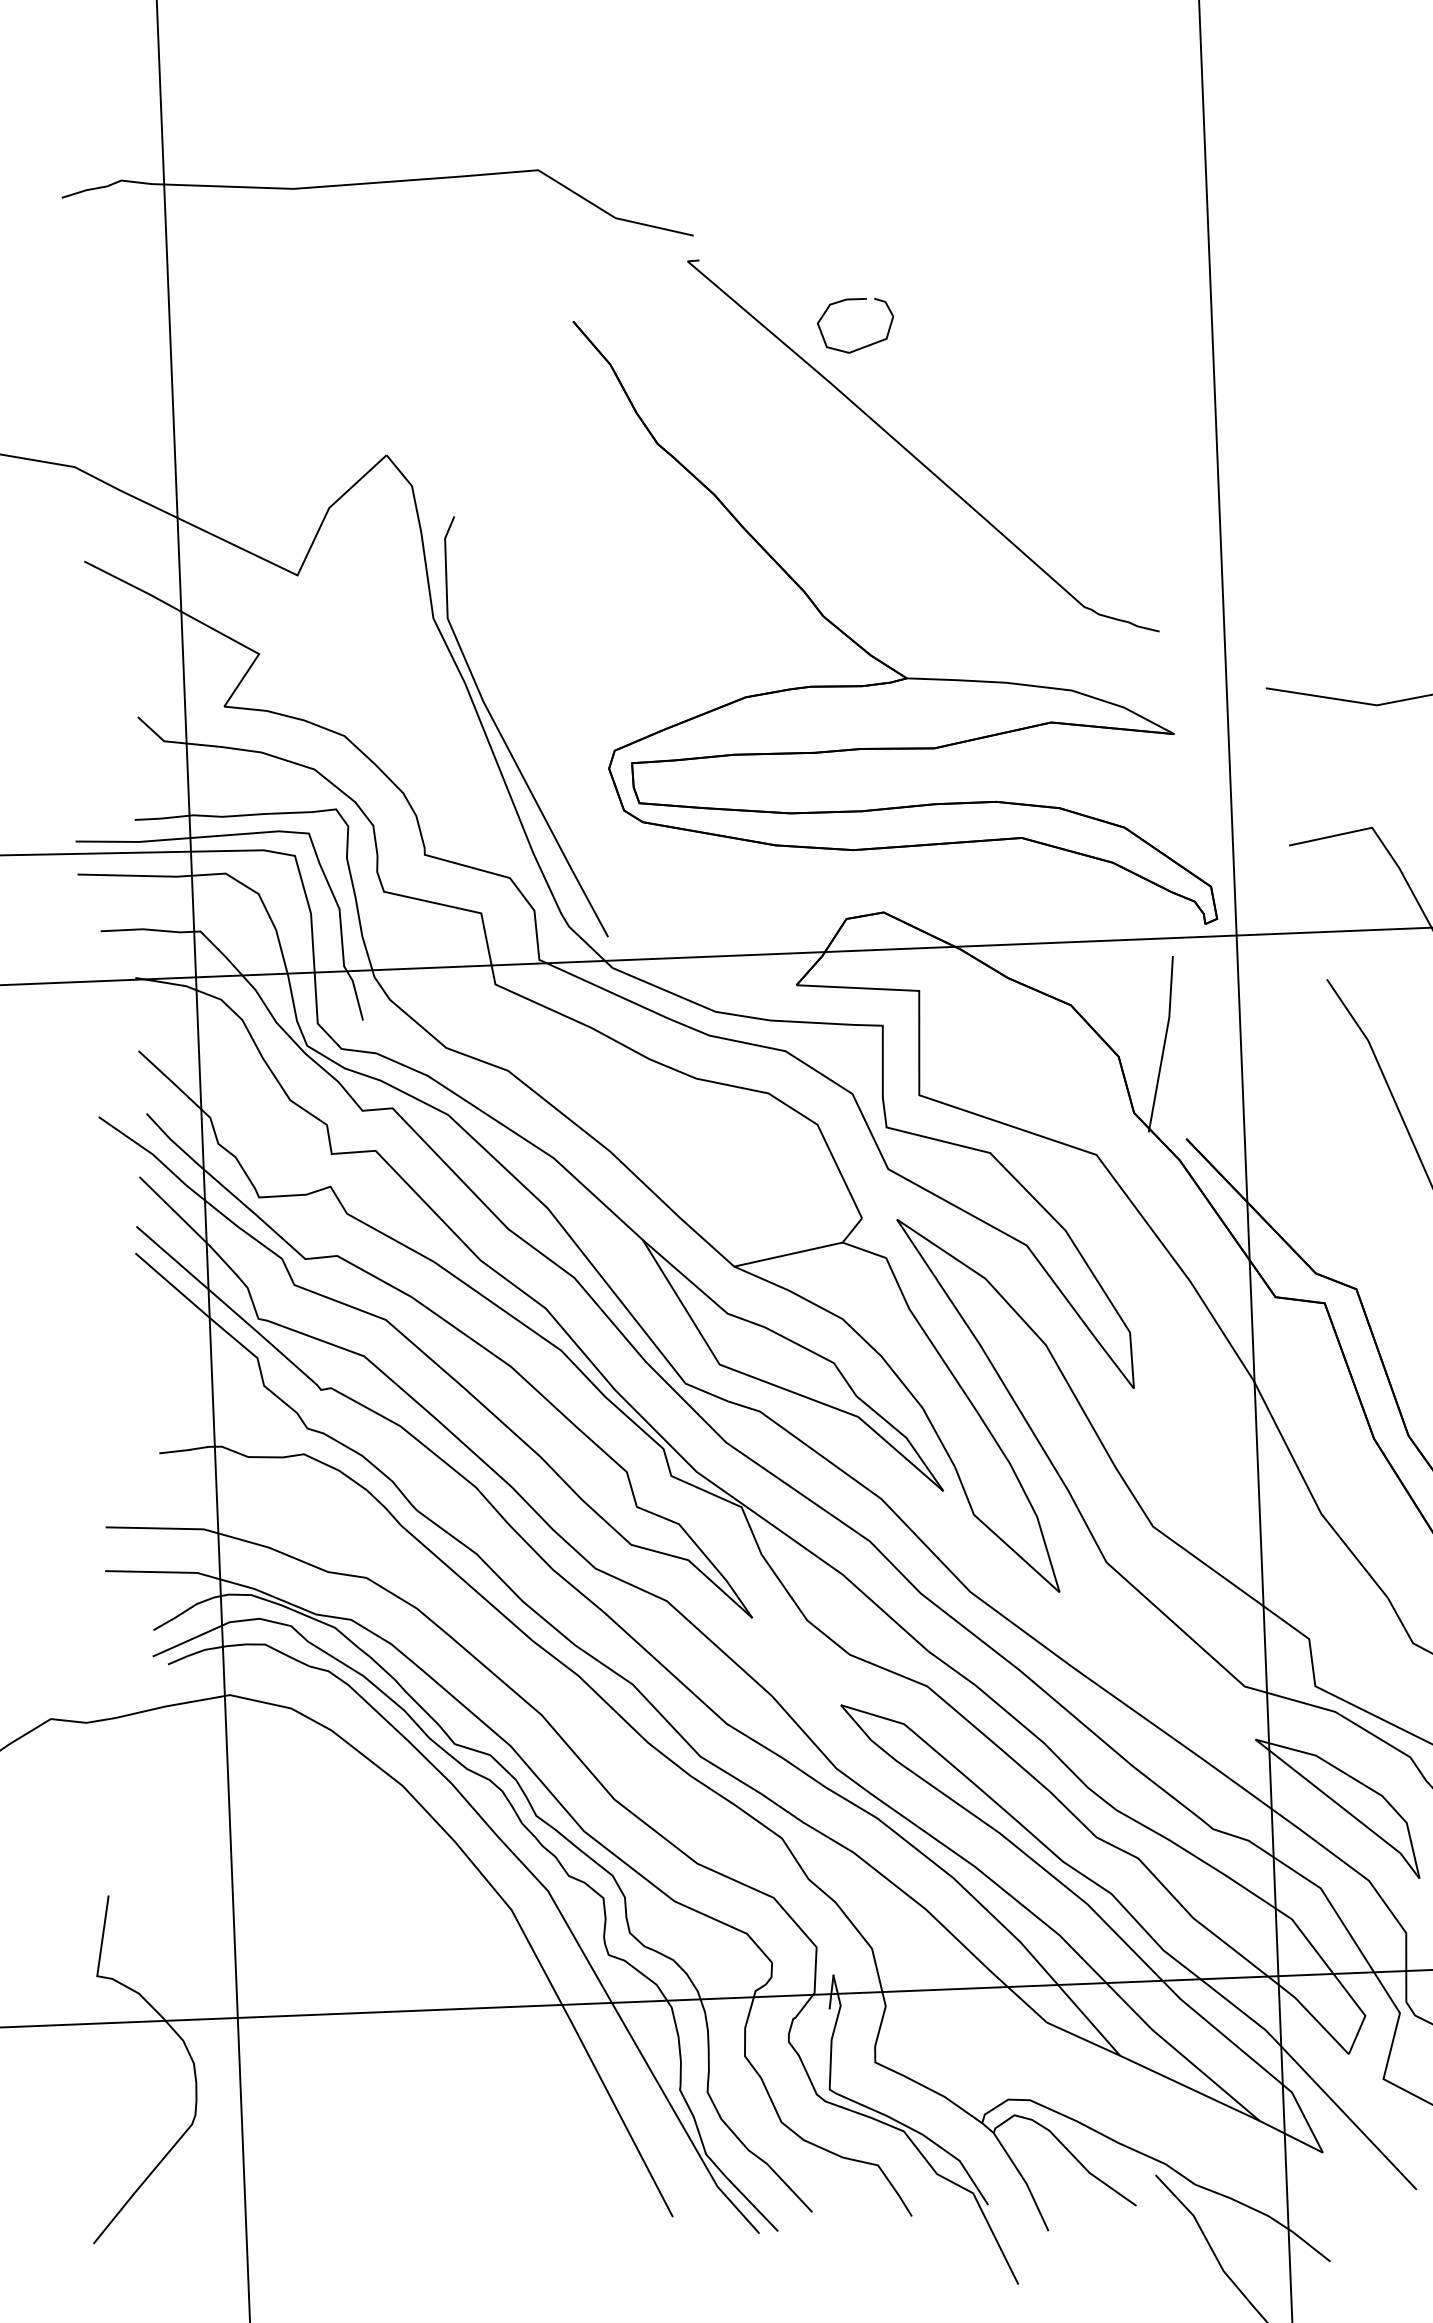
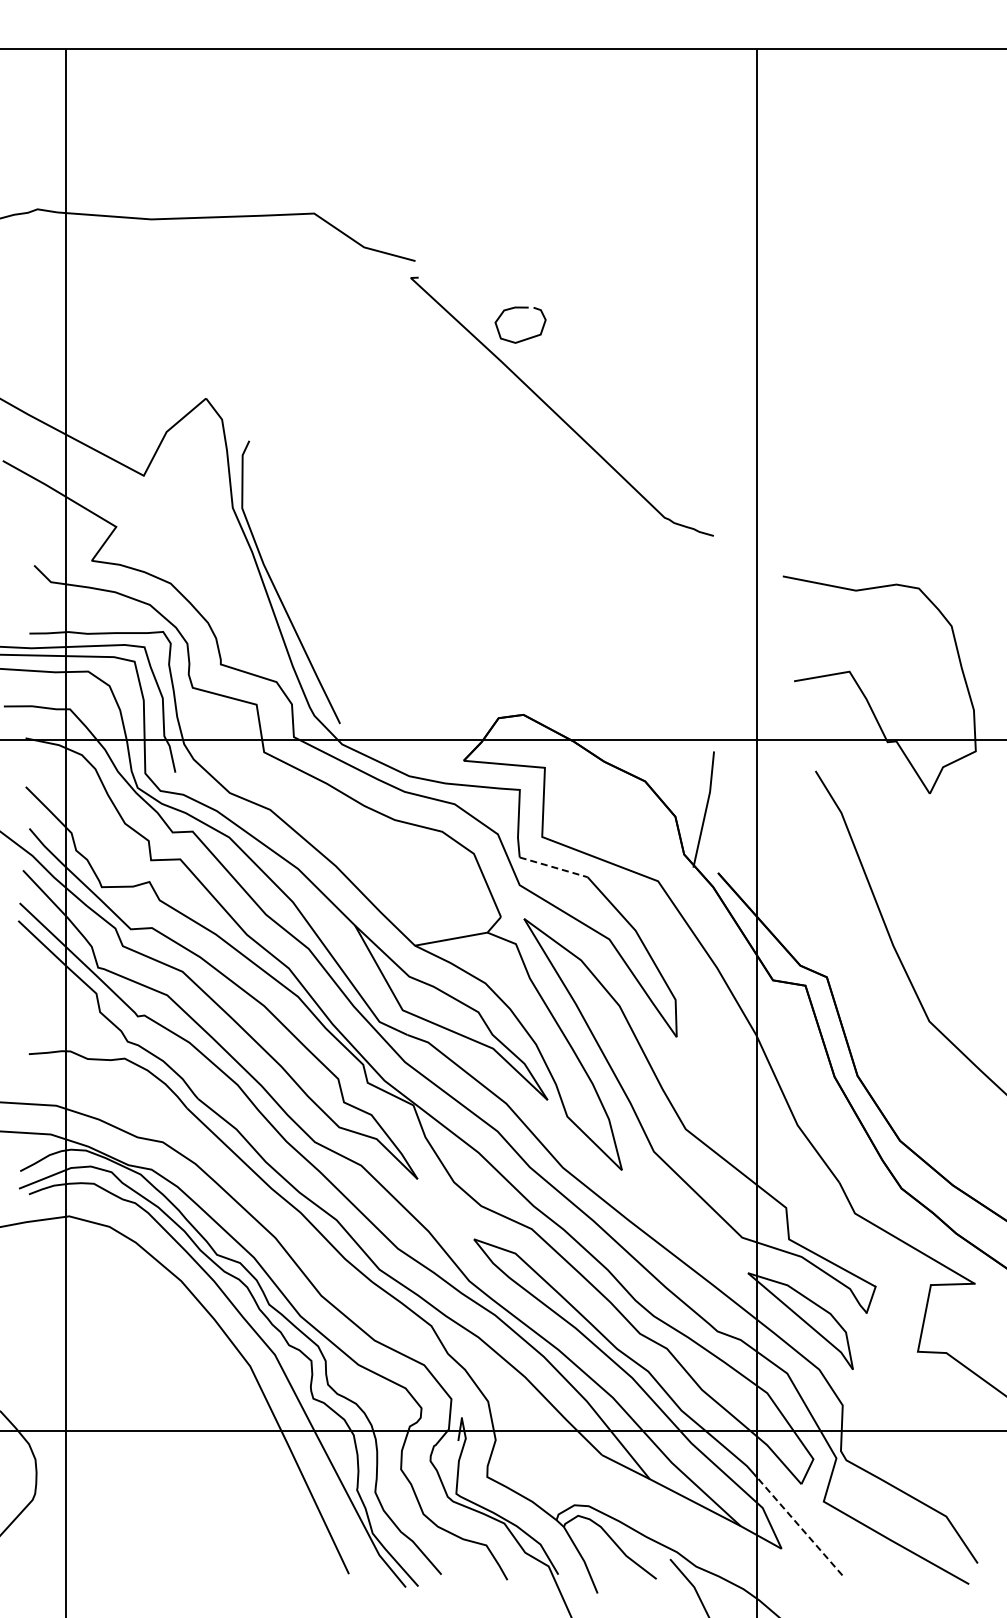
part: (874, 655) -> (524, 544), removed
line: (939, 1140) -> (554, 867), solid -> dashed
line: (1348, 2118) -> (799, 1526), solid -> dashed

